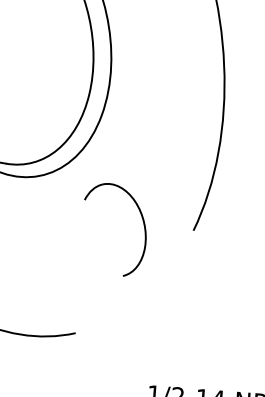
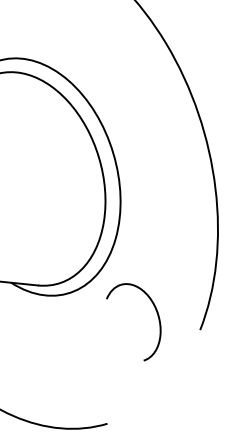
part: (142, 221) -> (156, 313), moved

